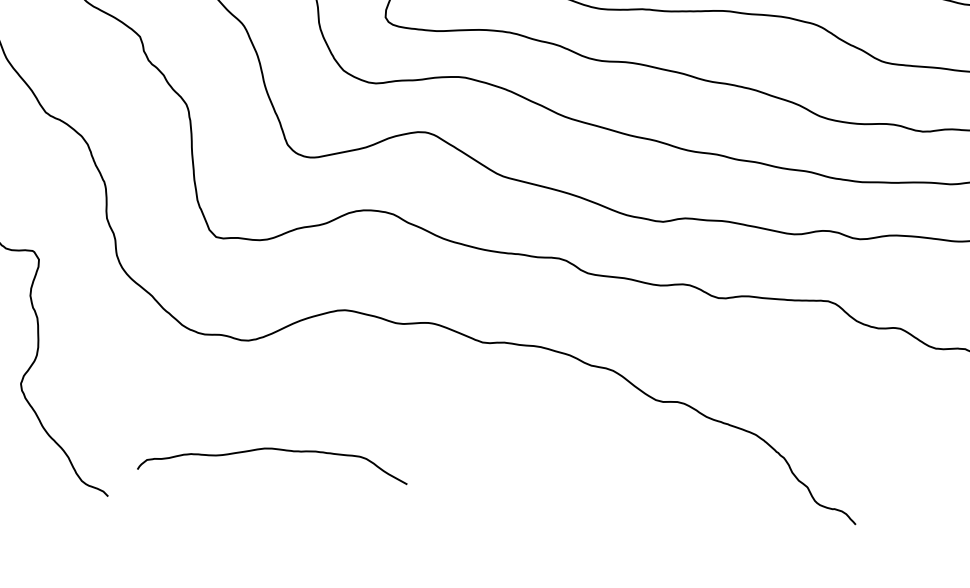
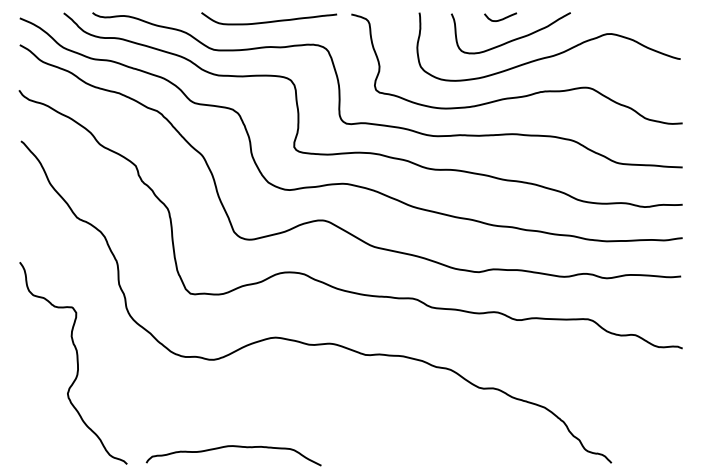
curve: (274, 450) -> (234, 447), moved

